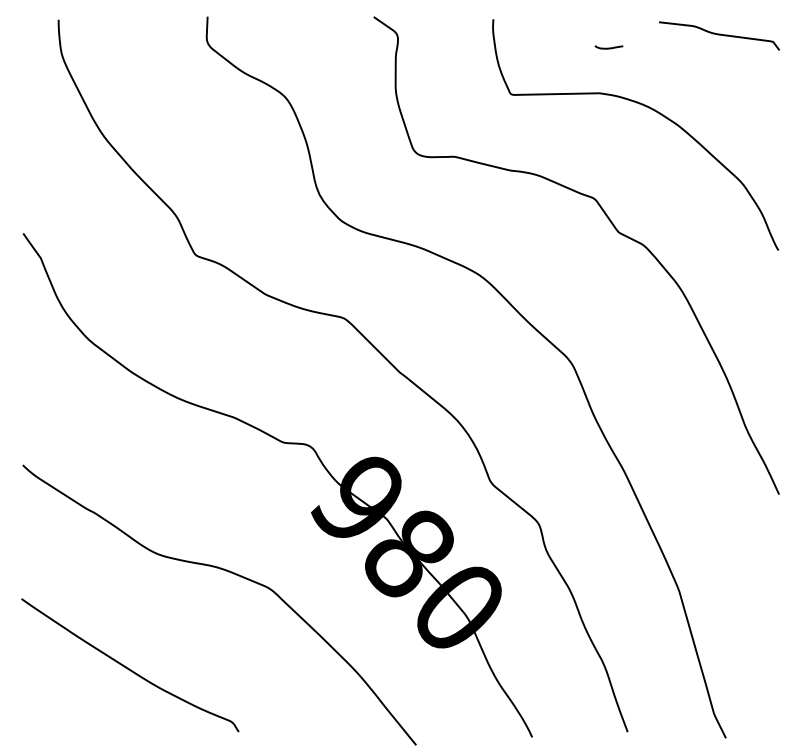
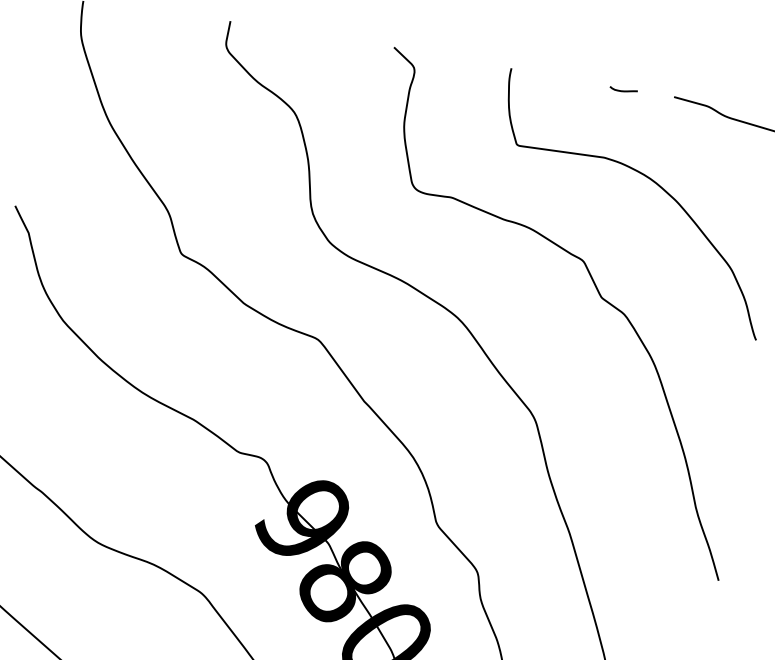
curve: (608, 47) -> (623, 90), moved

